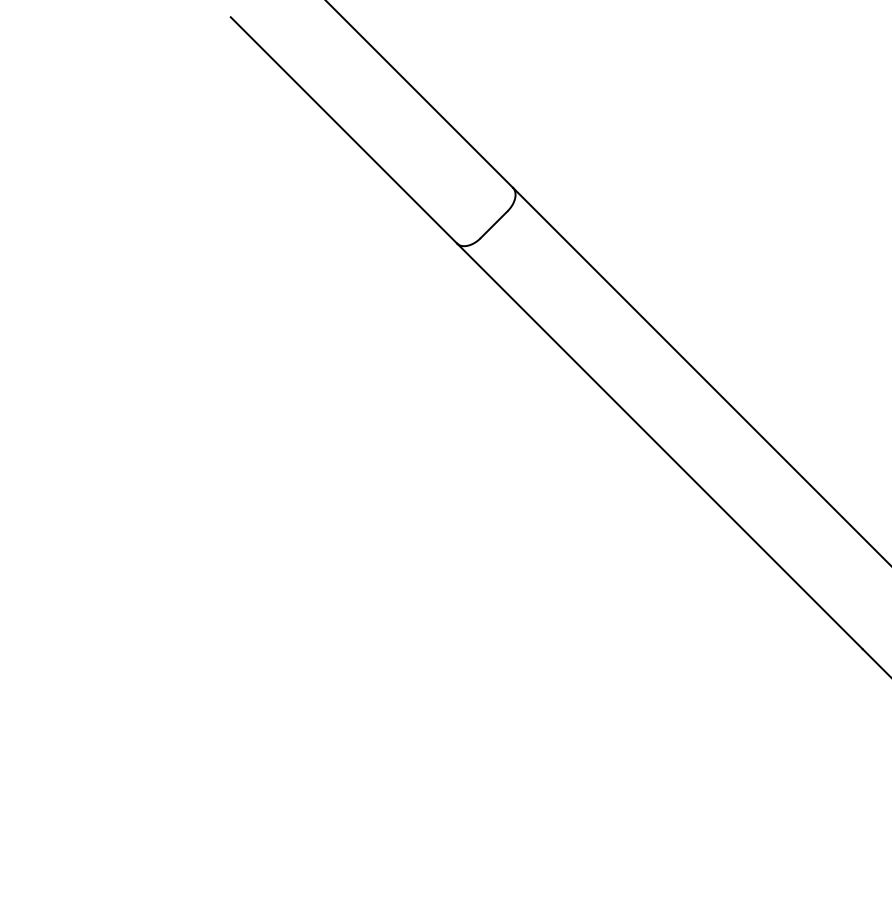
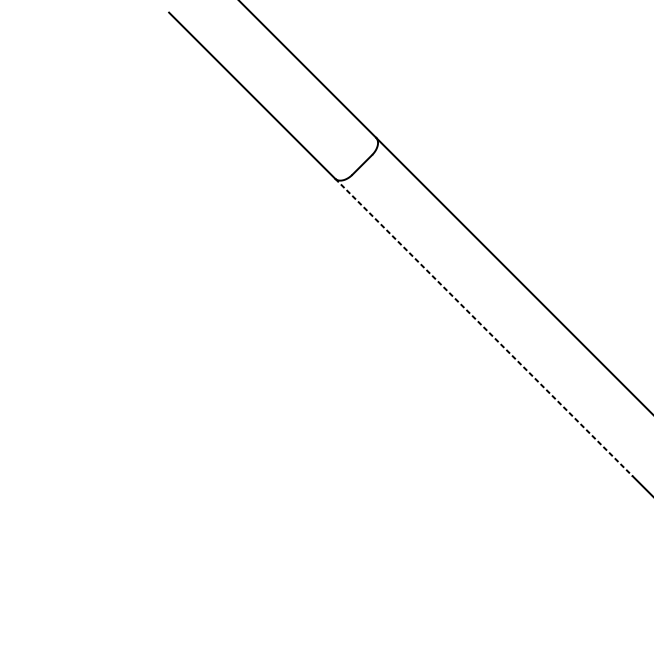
line: (659, 446) -> (483, 327), solid -> dashed

